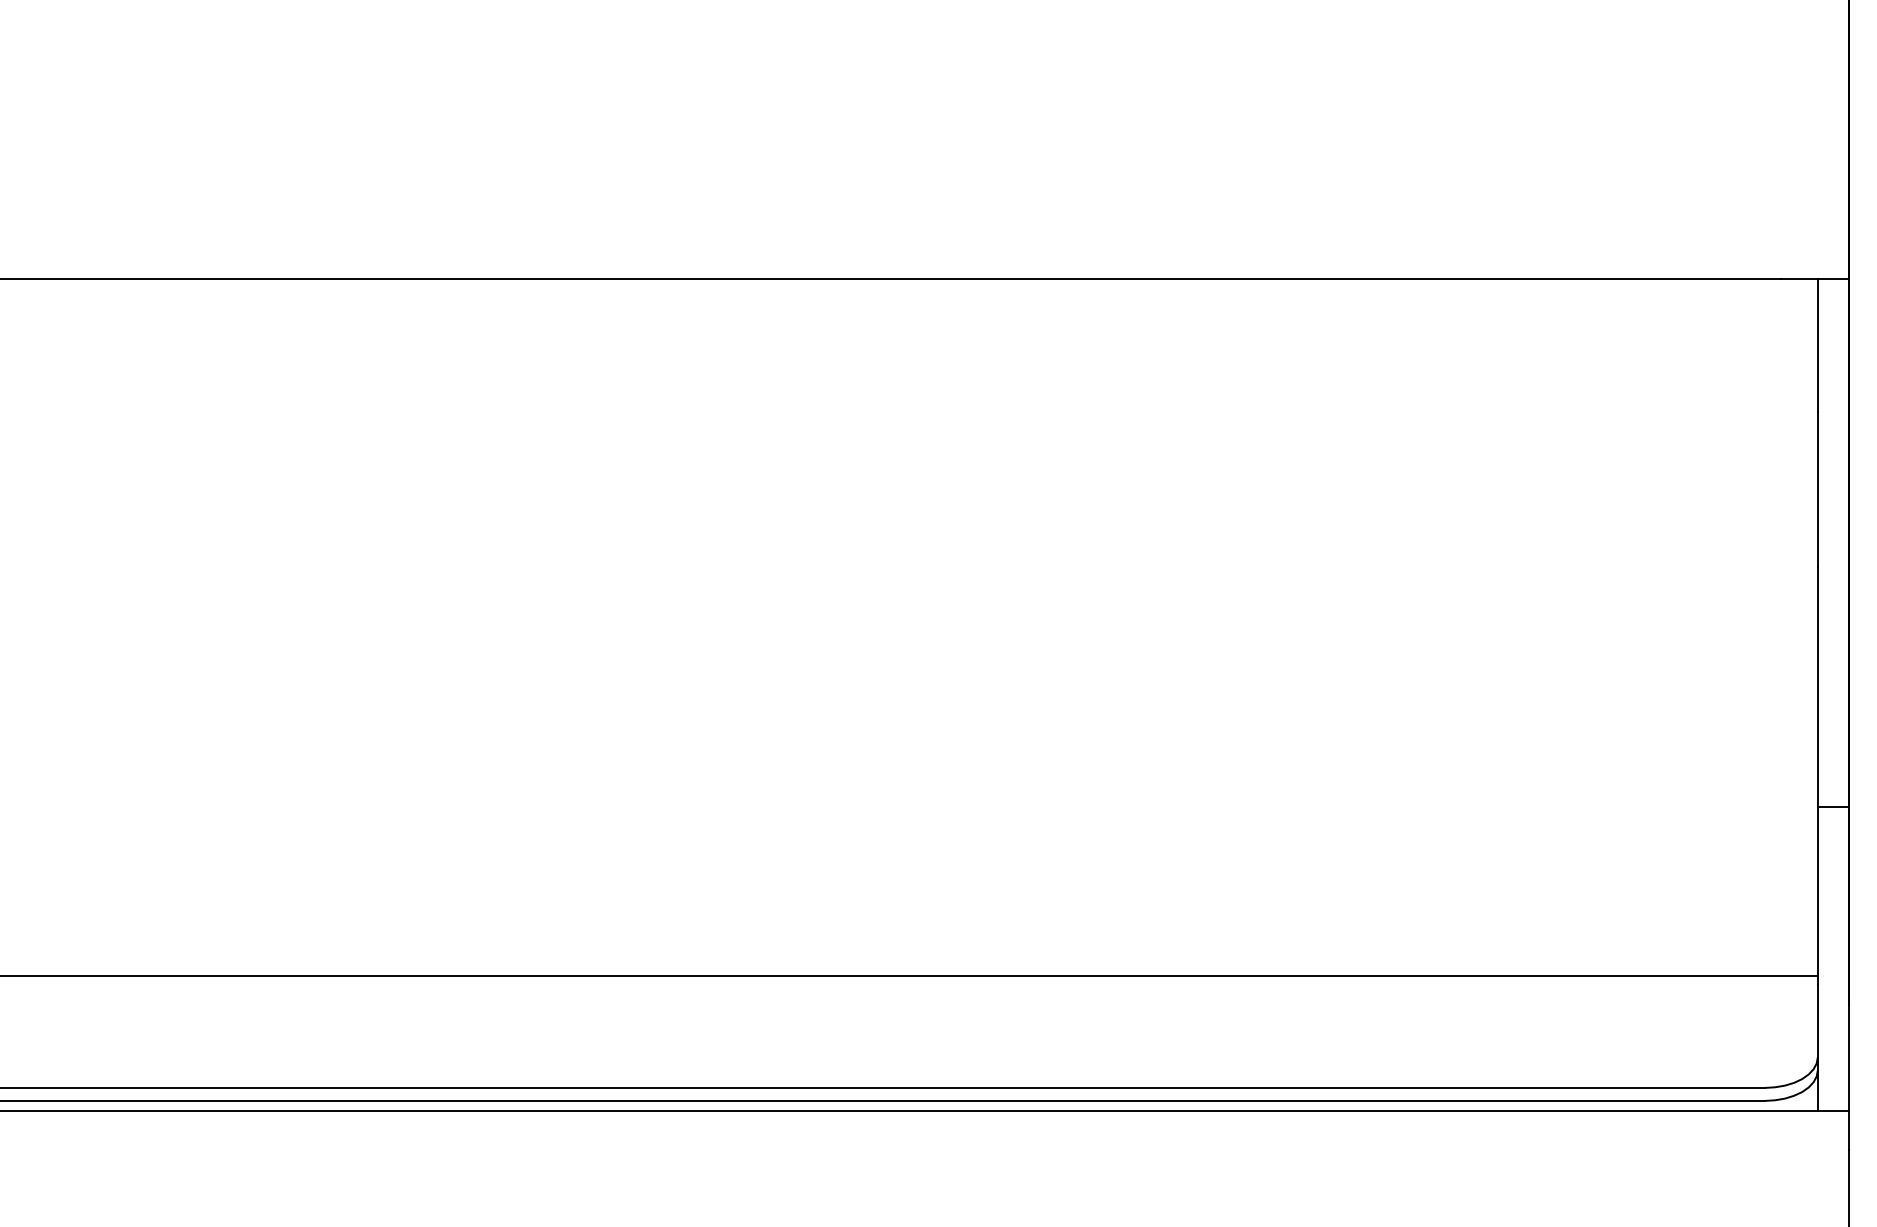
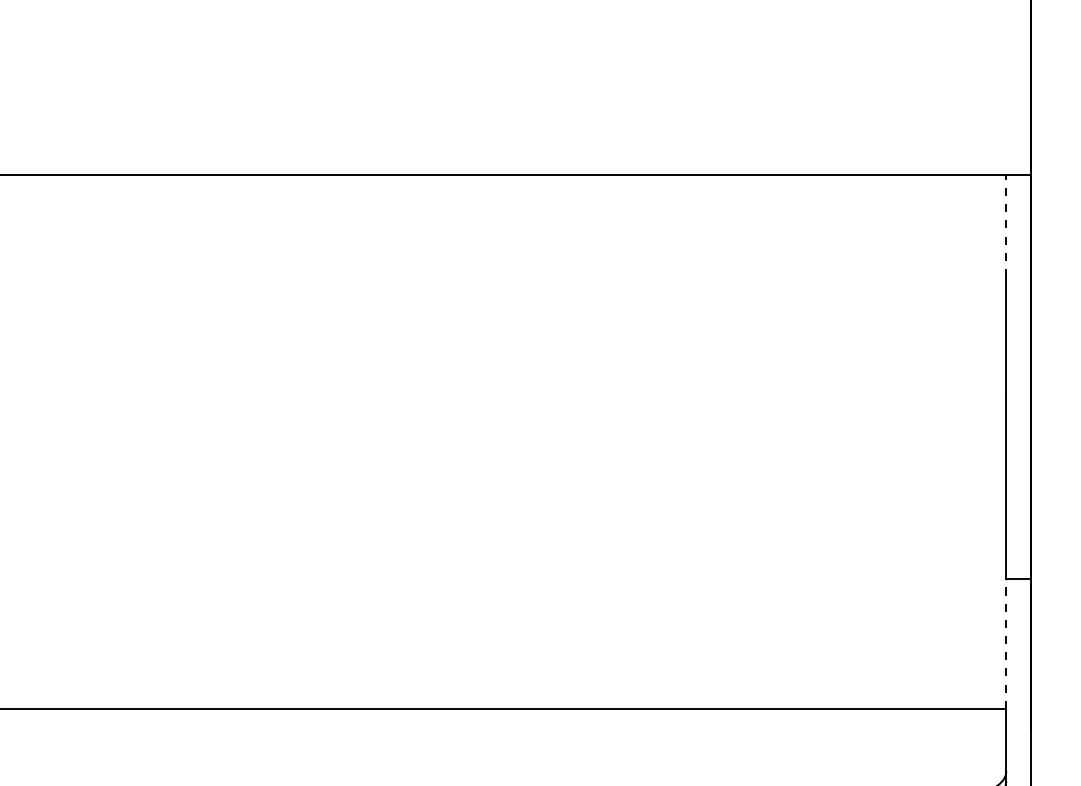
line: (1817, 345) -> (1006, 226), solid -> dashed
line: (1817, 891) -> (1006, 644), solid -> dashed

